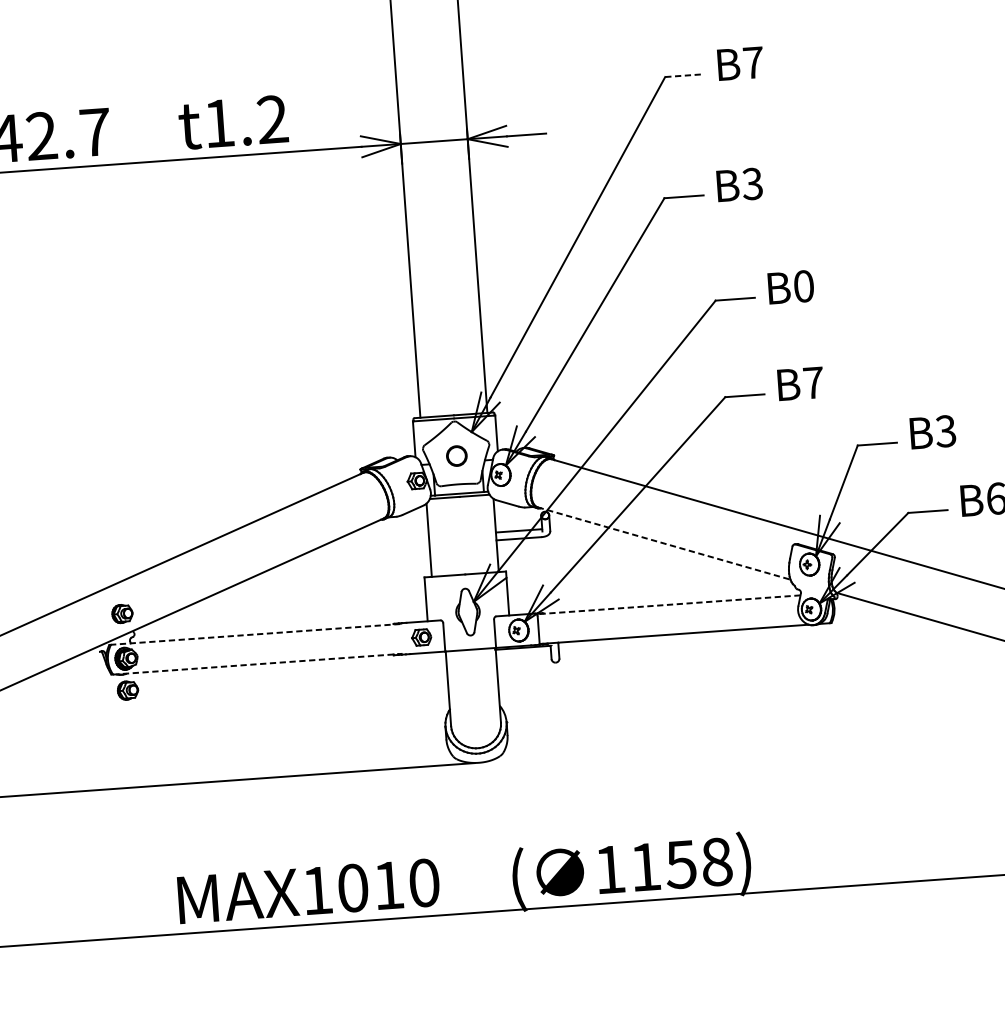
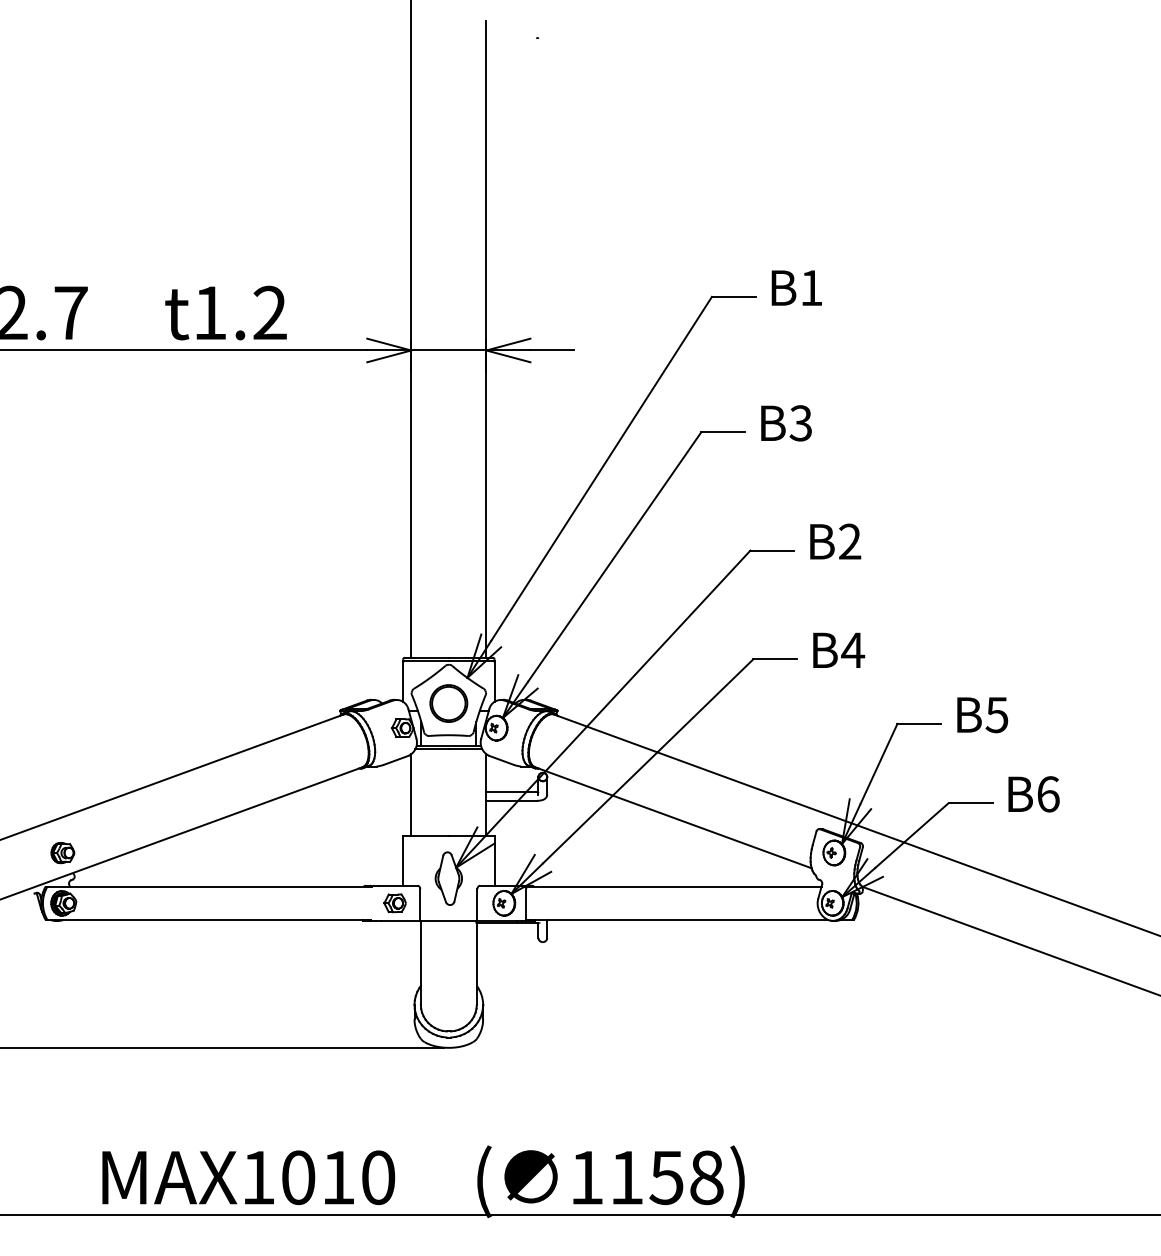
text: (753, 62) -> (811, 287), B7 -> B1
line: (685, 75) -> (734, 296), dashed -> solid
text: (804, 286) -> (850, 541), B0 -> B2
text: (813, 382) -> (853, 649), B7 -> B4
text: (945, 430) -> (996, 714), B3 -> B5
part: (456, 456) -> (448, 703), size x1.67
line: (664, 543) -> (673, 817), dashed -> solid
line: (667, 604) -> (672, 886), dashed -> solid
line: (255, 634) -> (209, 886), dashed -> solid
line: (257, 664) -> (209, 920), dashed -> solid
part: (127, 690) -> (62, 939), removed

